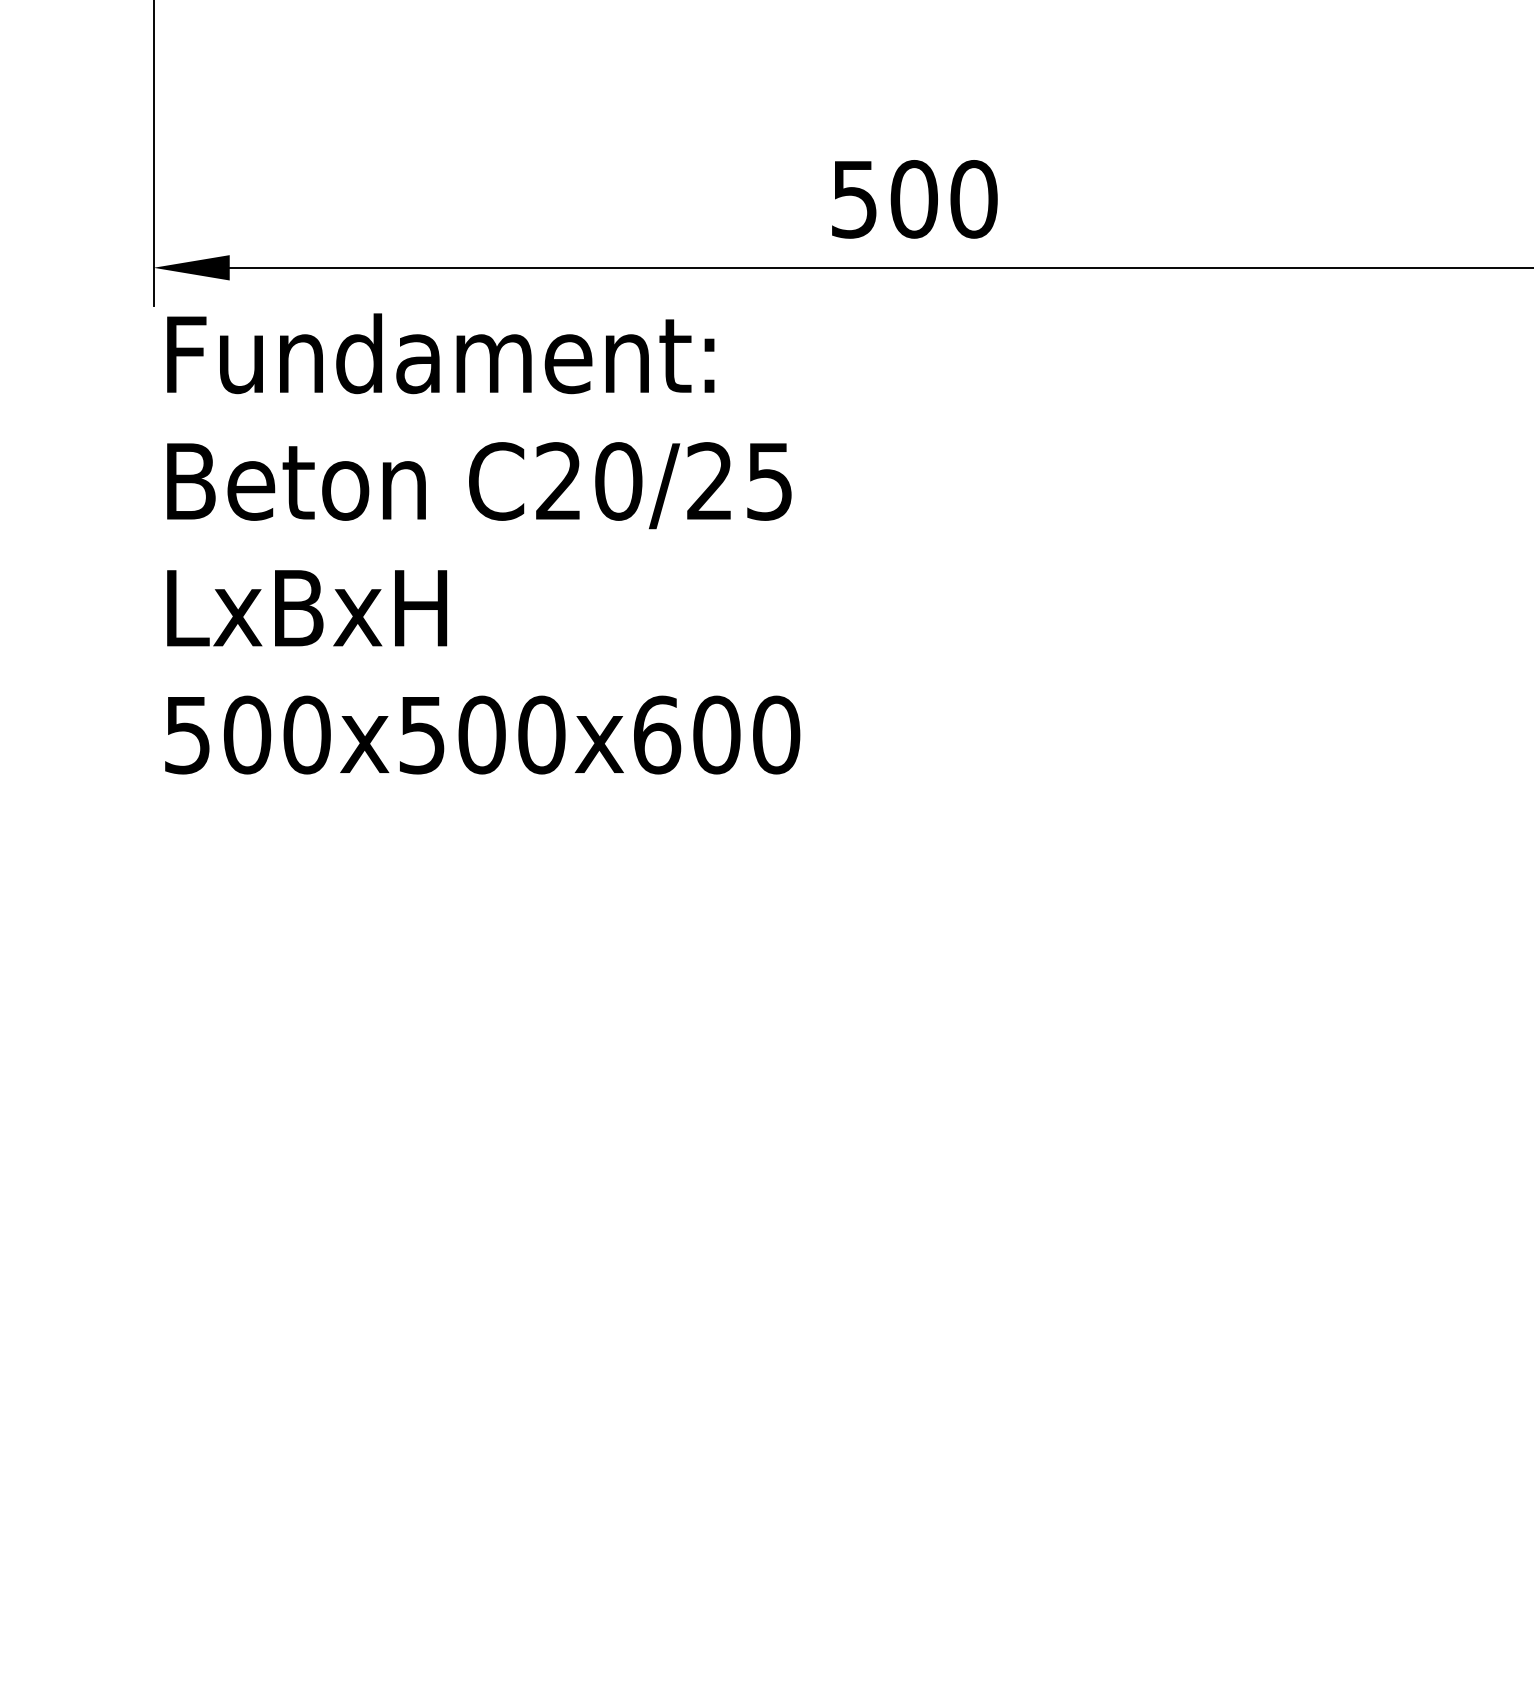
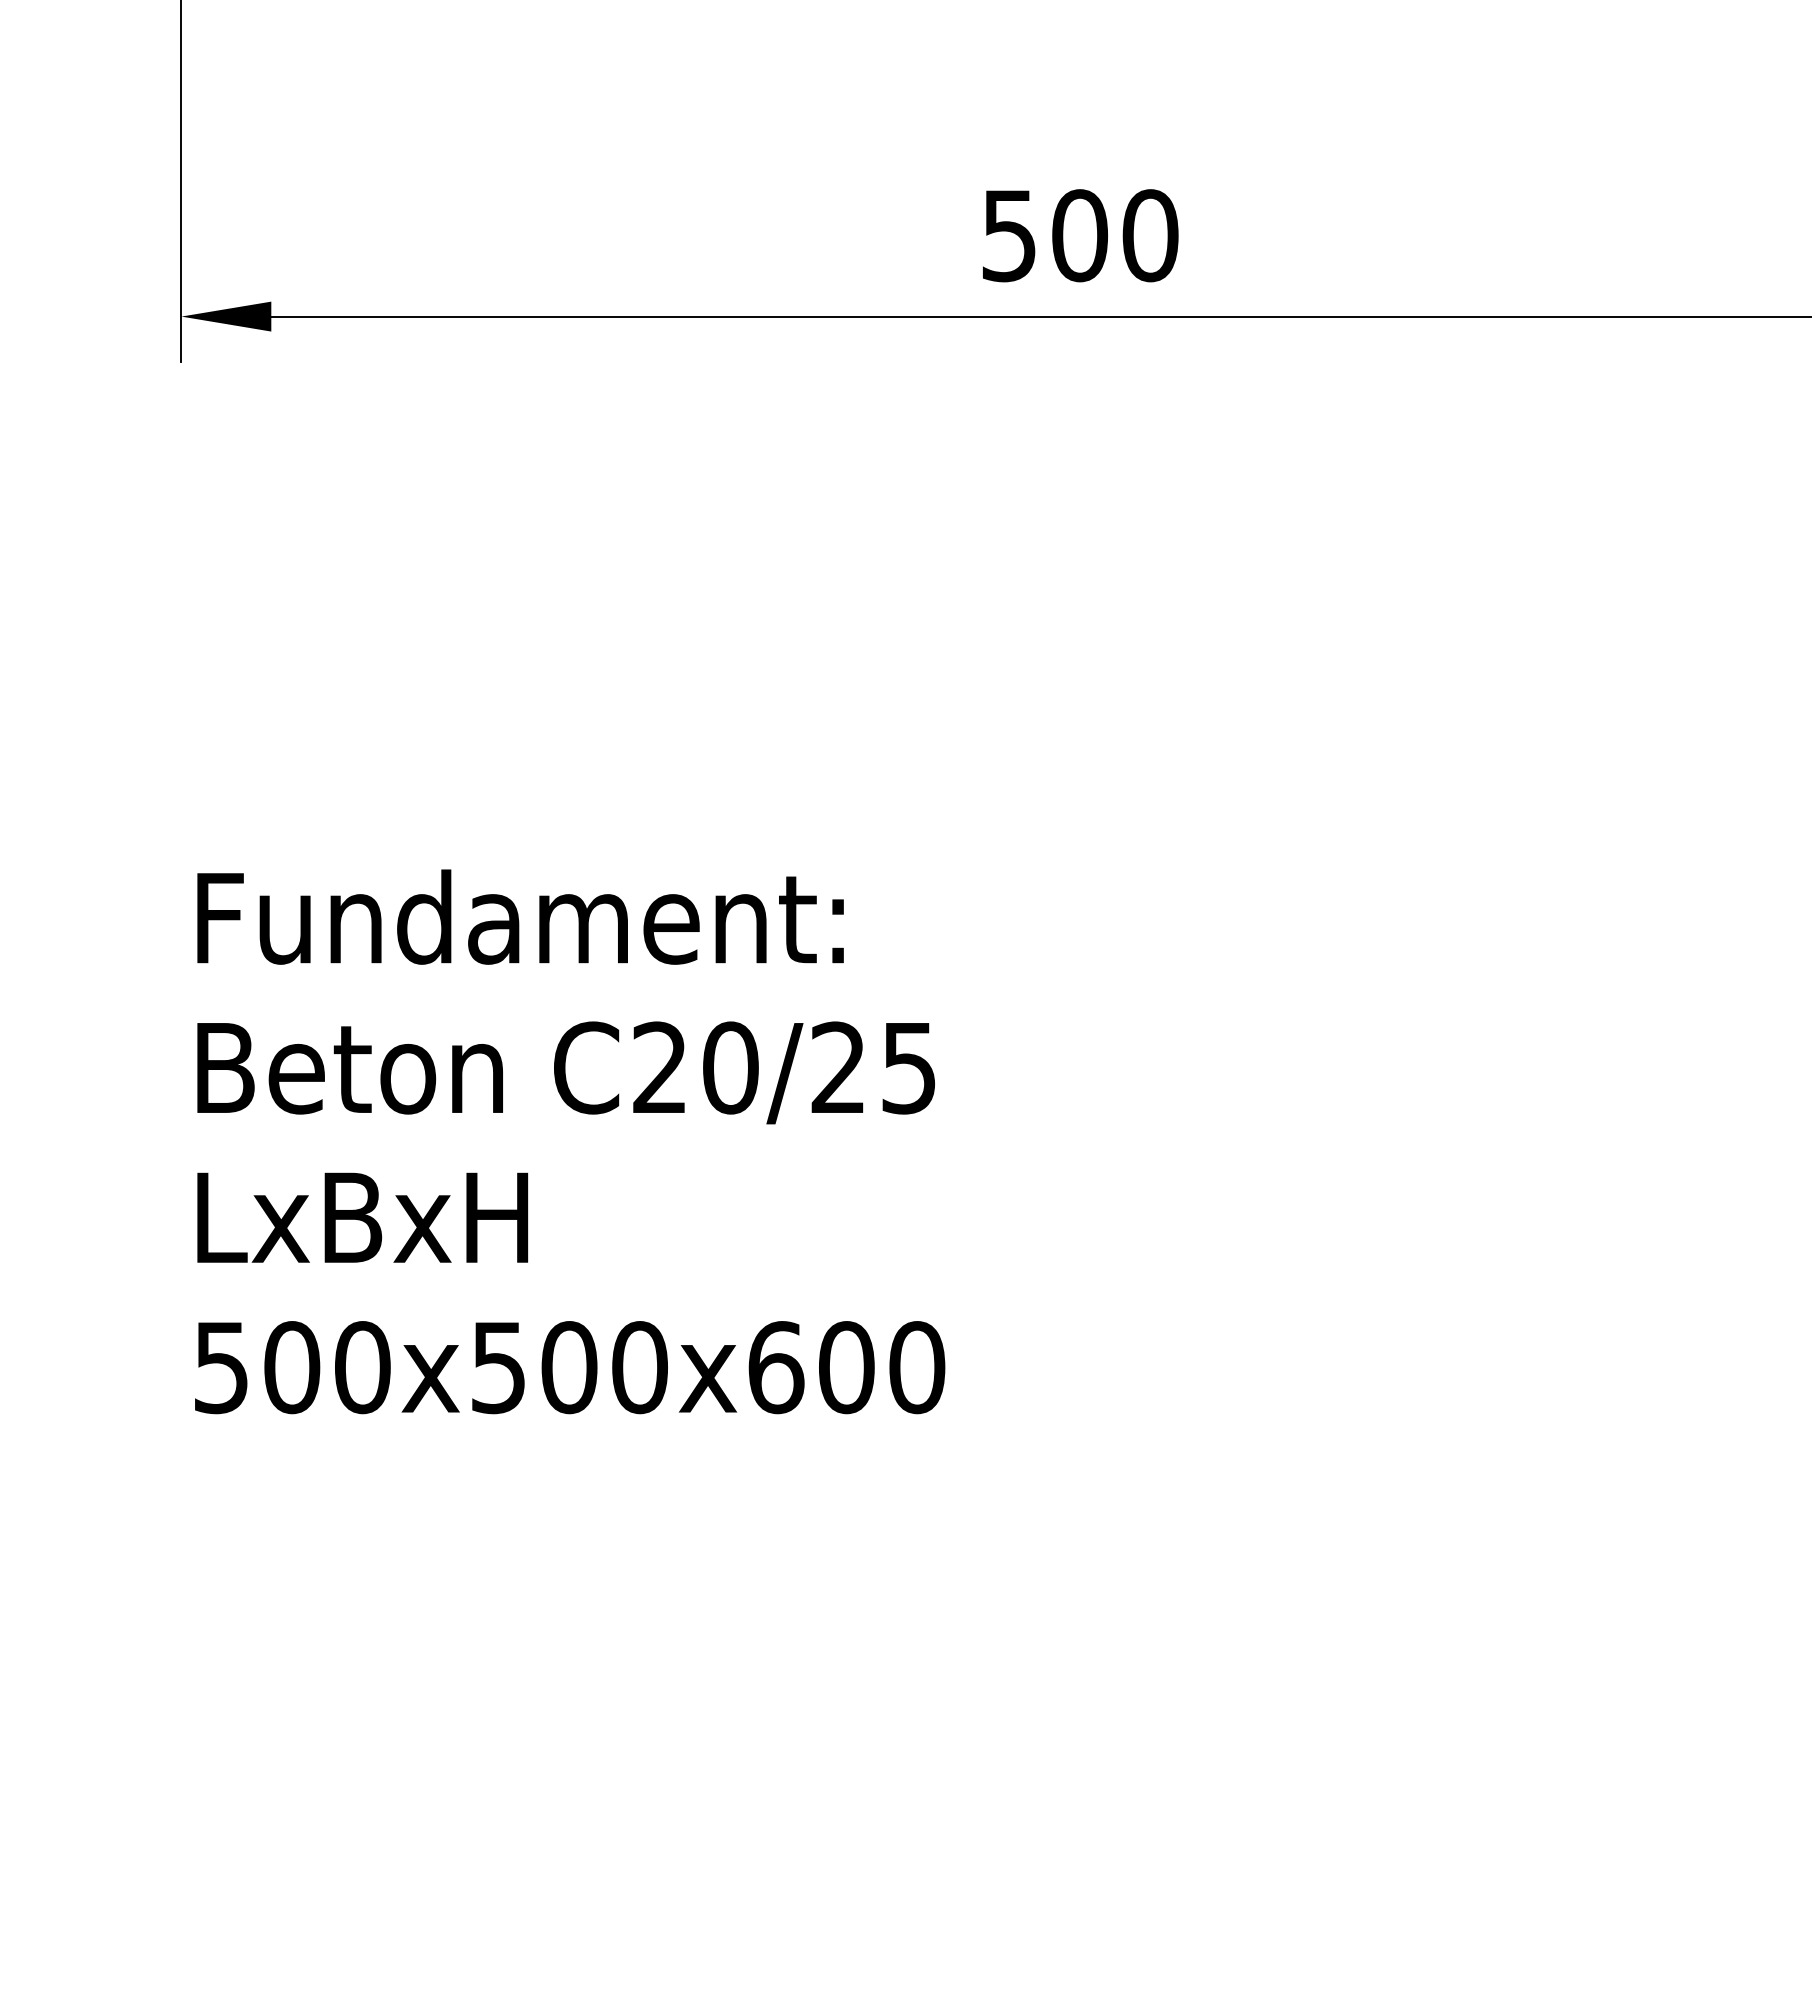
text: (482, 543) -> (570, 1141), moved

